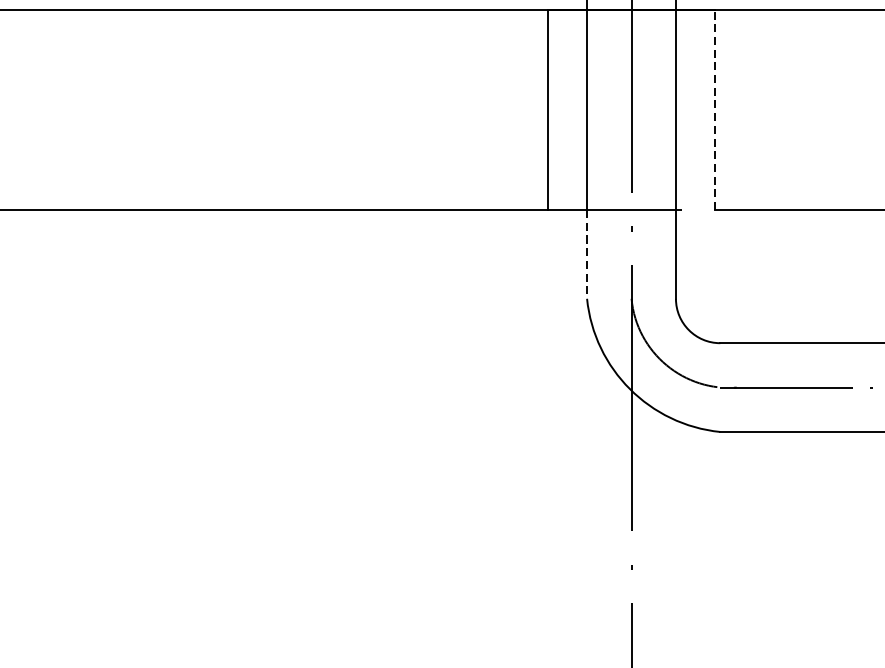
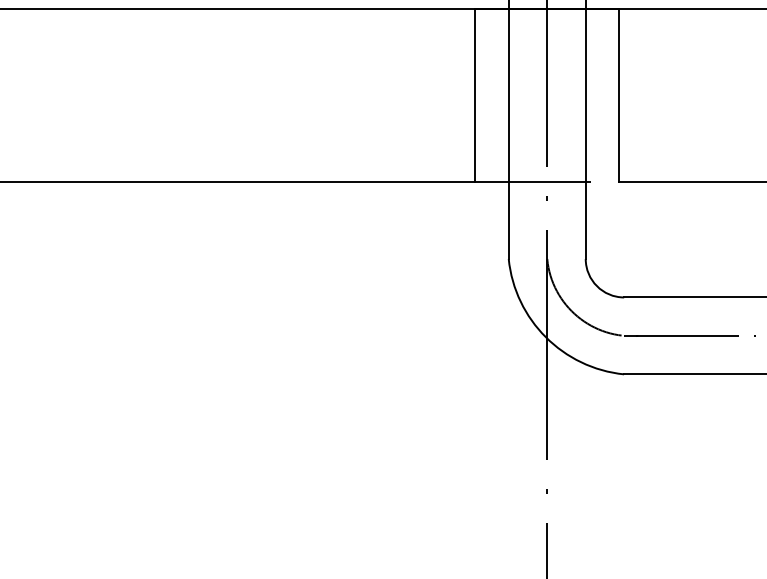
line: (714, 110) -> (619, 95), dashed -> solid
line: (586, 255) -> (508, 221), dashed -> solid

